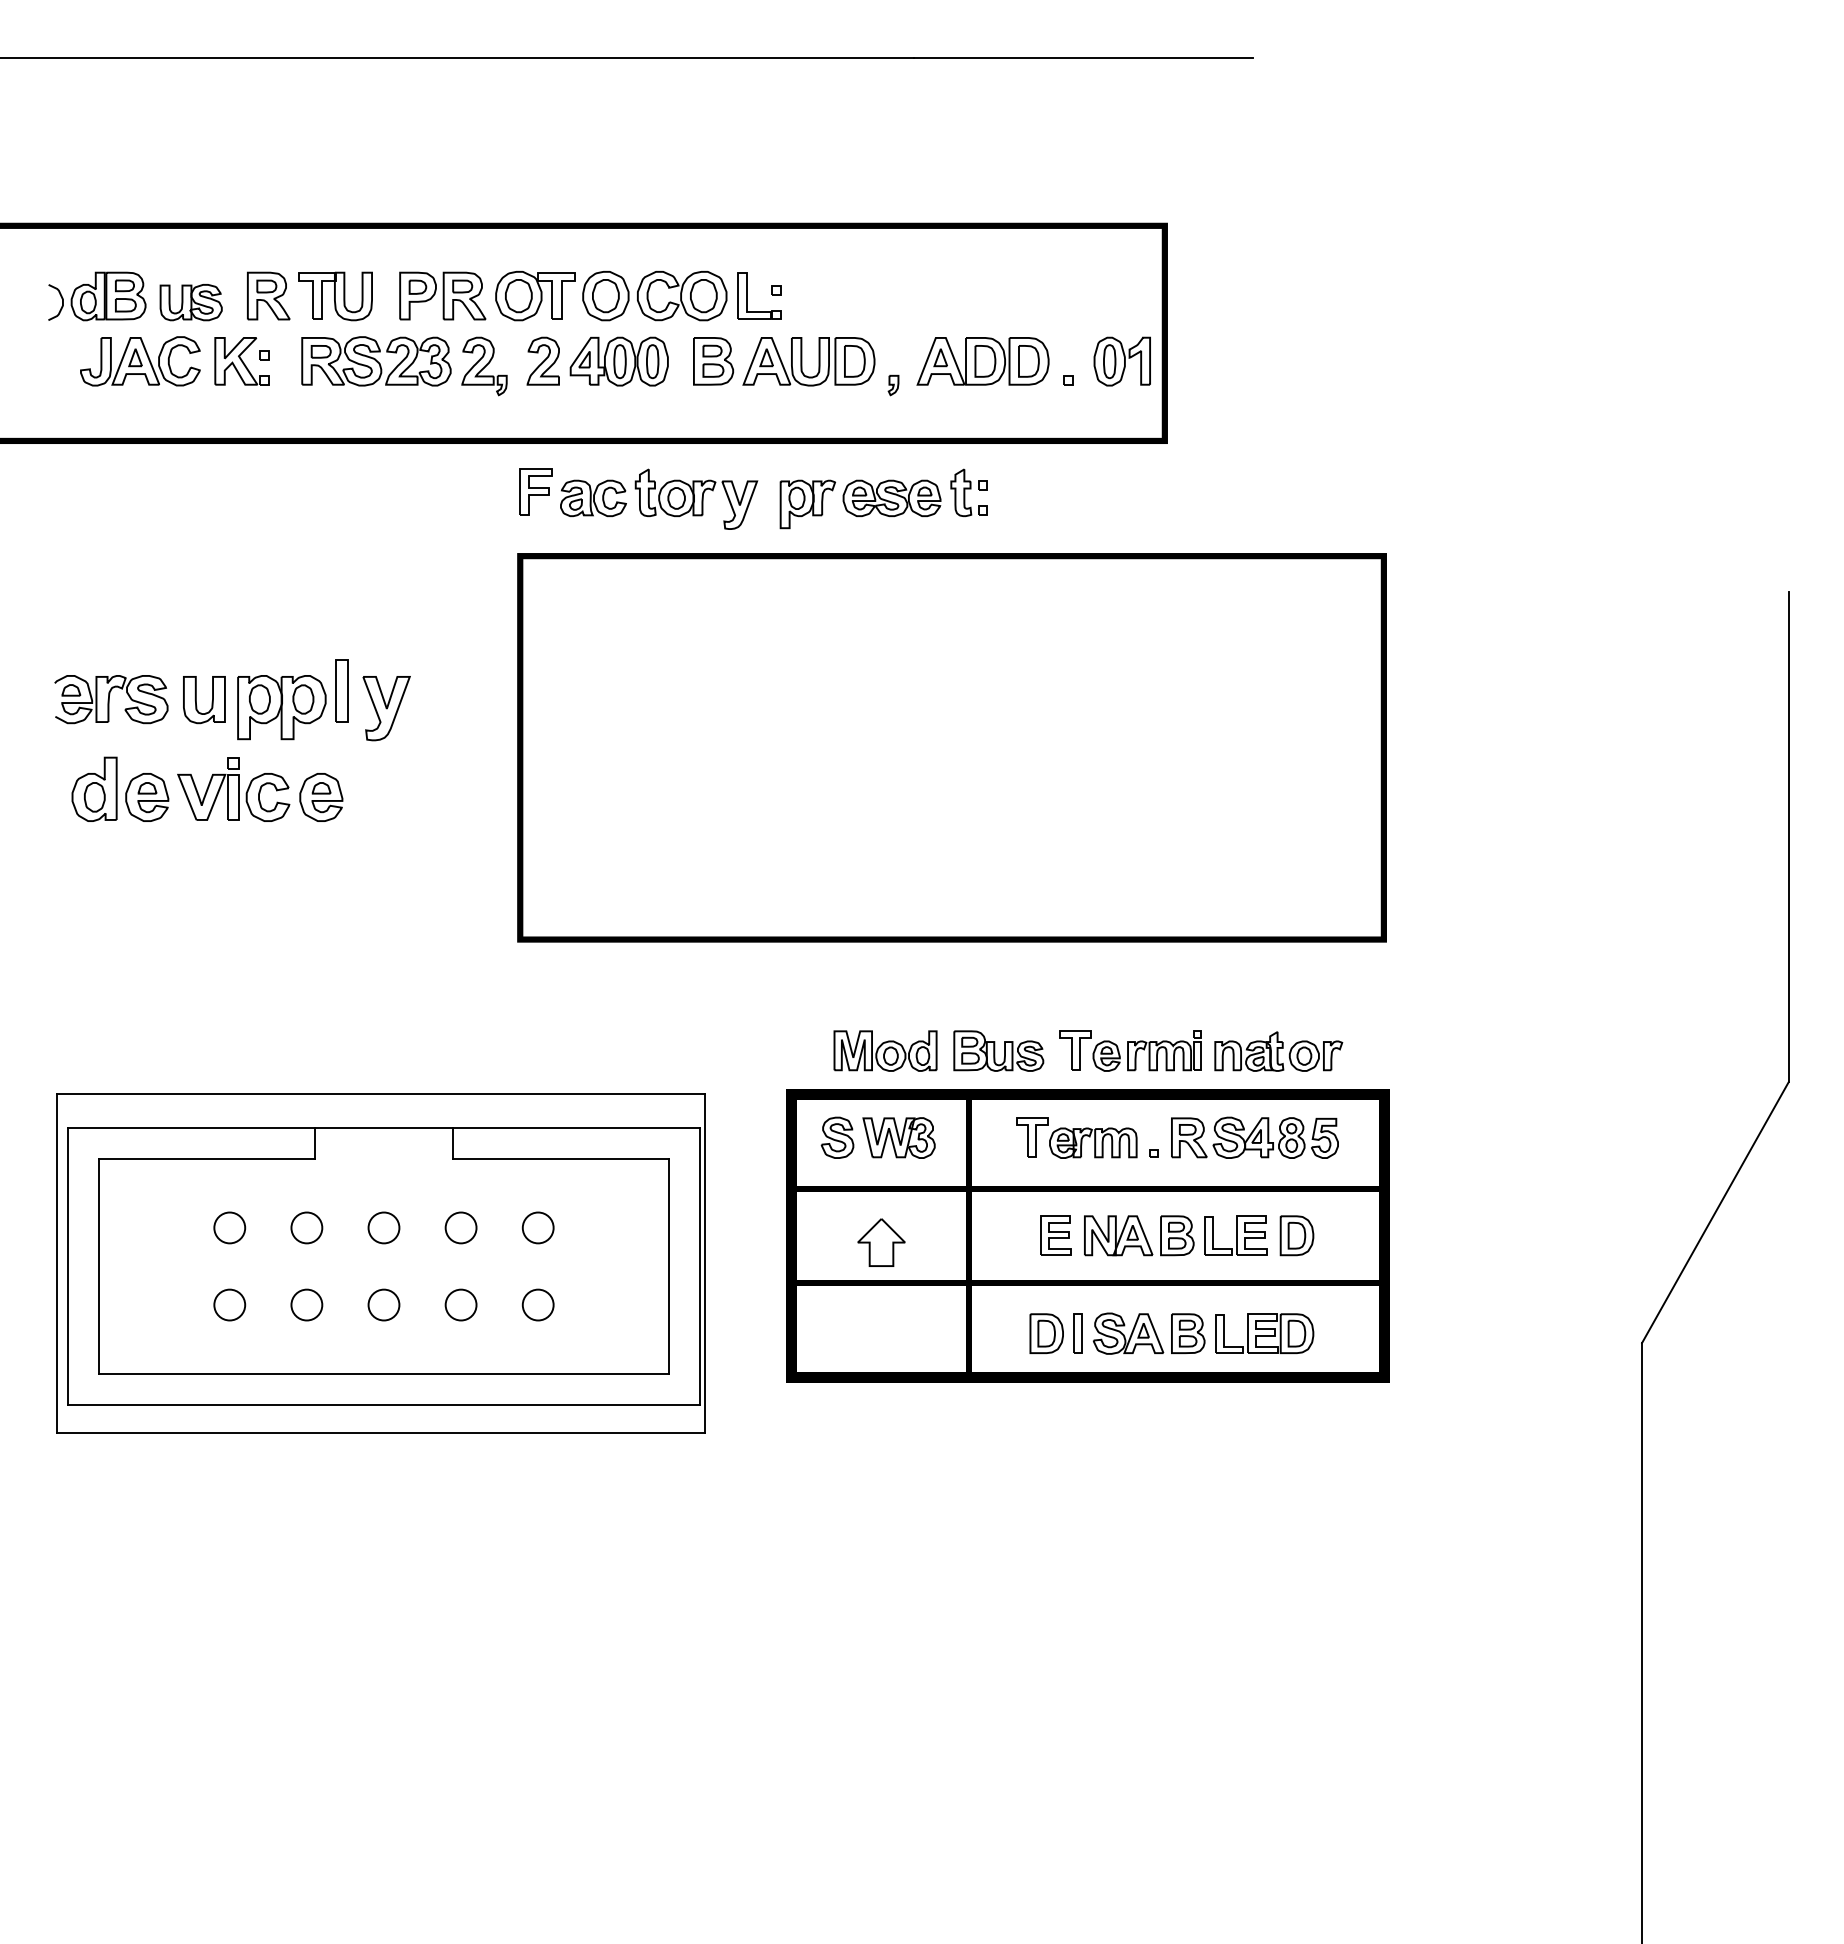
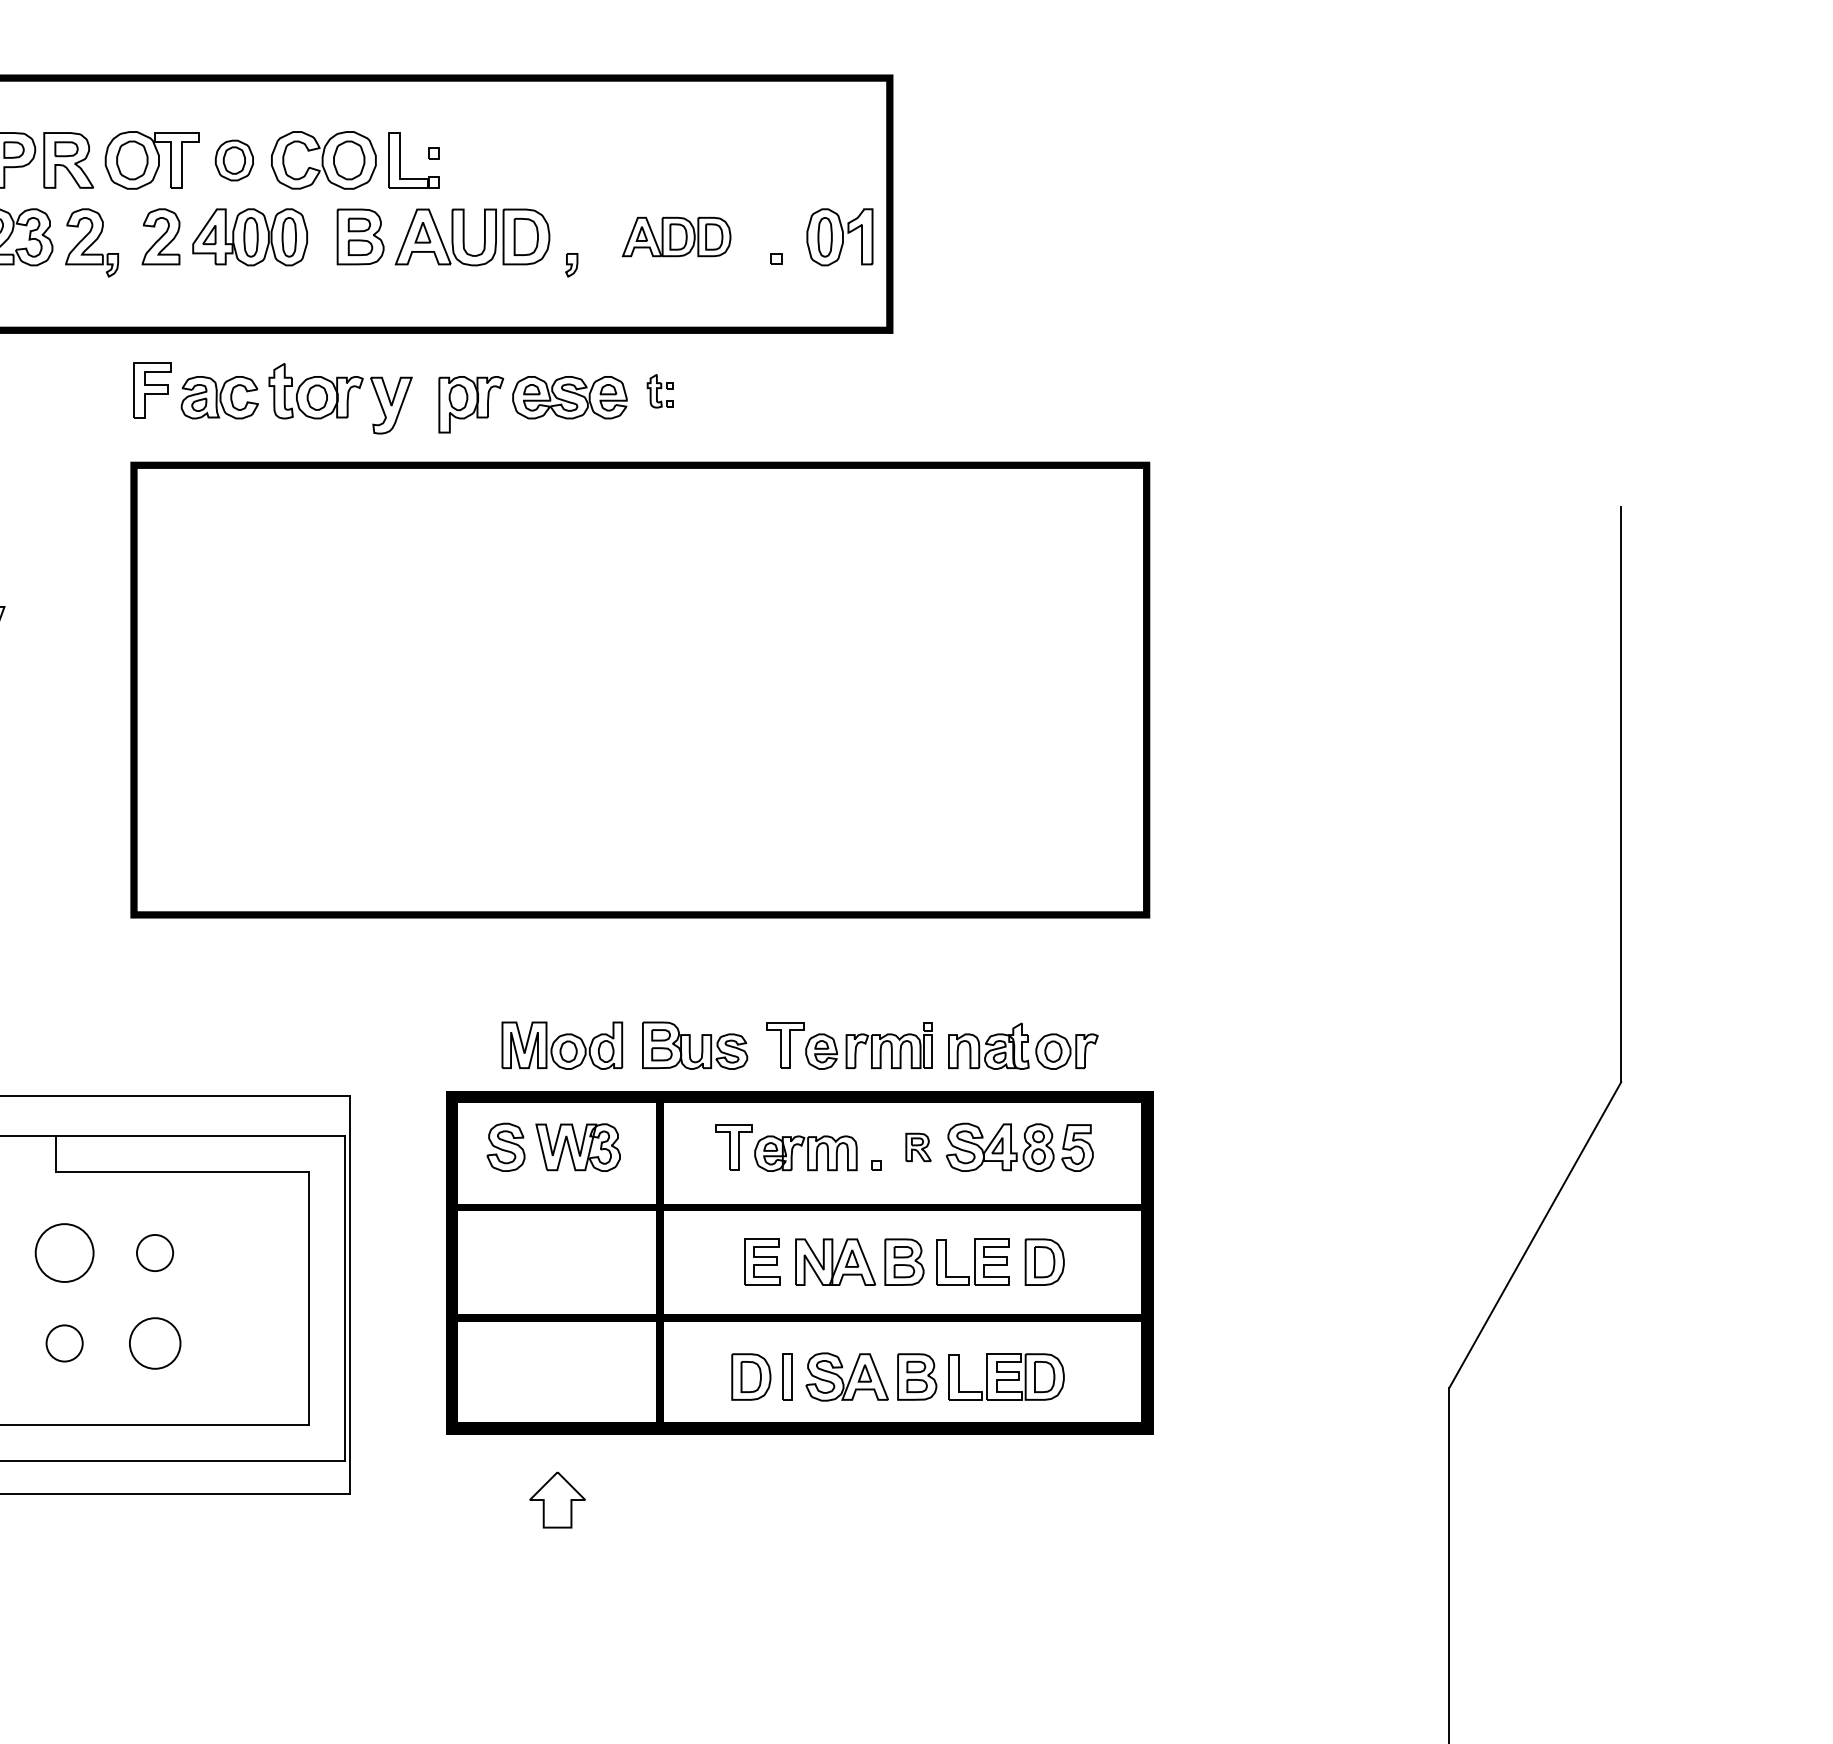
part: (605, 296) -> (233, 160), size x0.7
part: (982, 361) -> (675, 237), size x0.7
part: (968, 492) -> (659, 390), size x0.6
part: (1189, 1137) -> (918, 1146), size x0.6
circle: (460, 1227) -> (63, 1252), size x1.6
part: (881, 1242) -> (557, 1499), moved
circle: (537, 1304) -> (154, 1342), size x1.4

